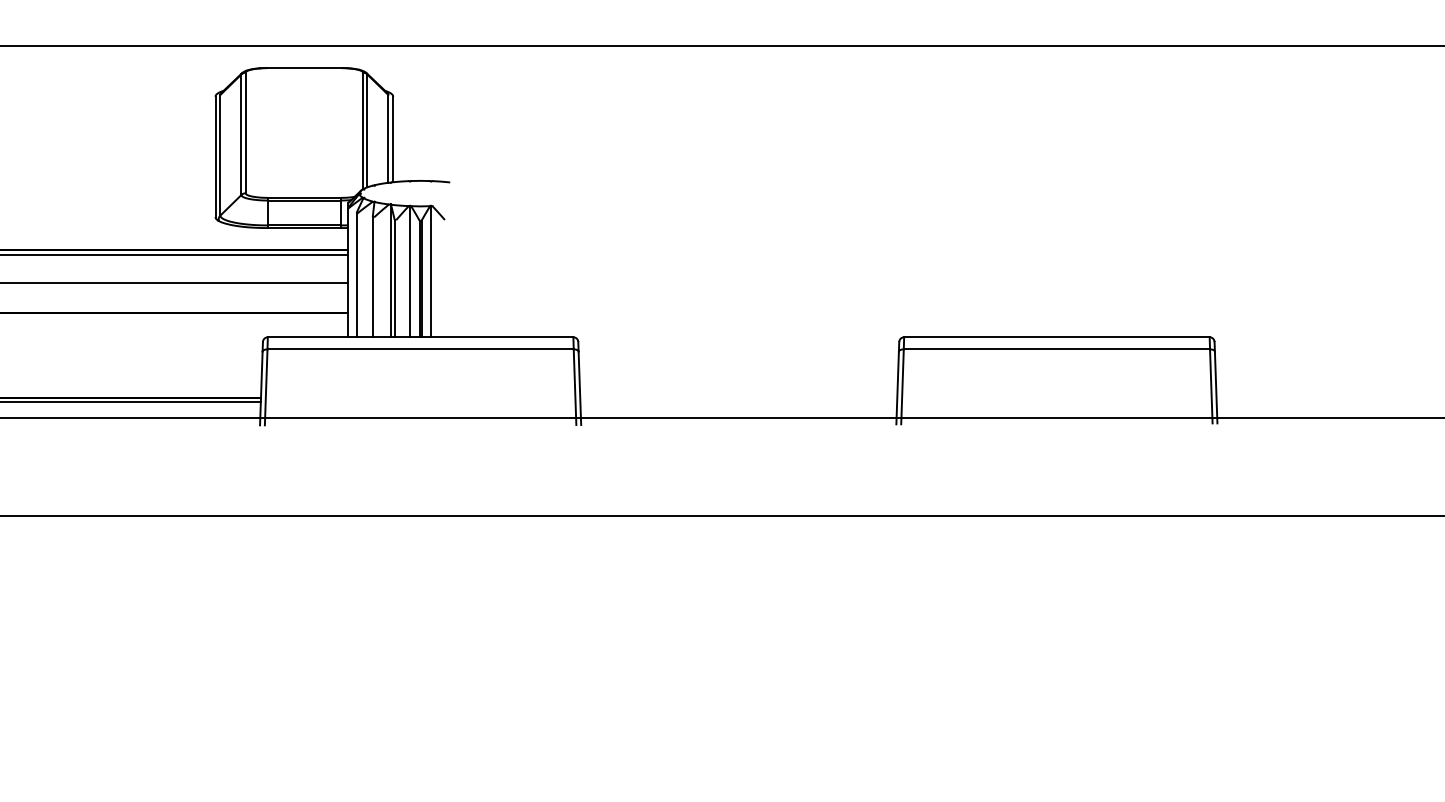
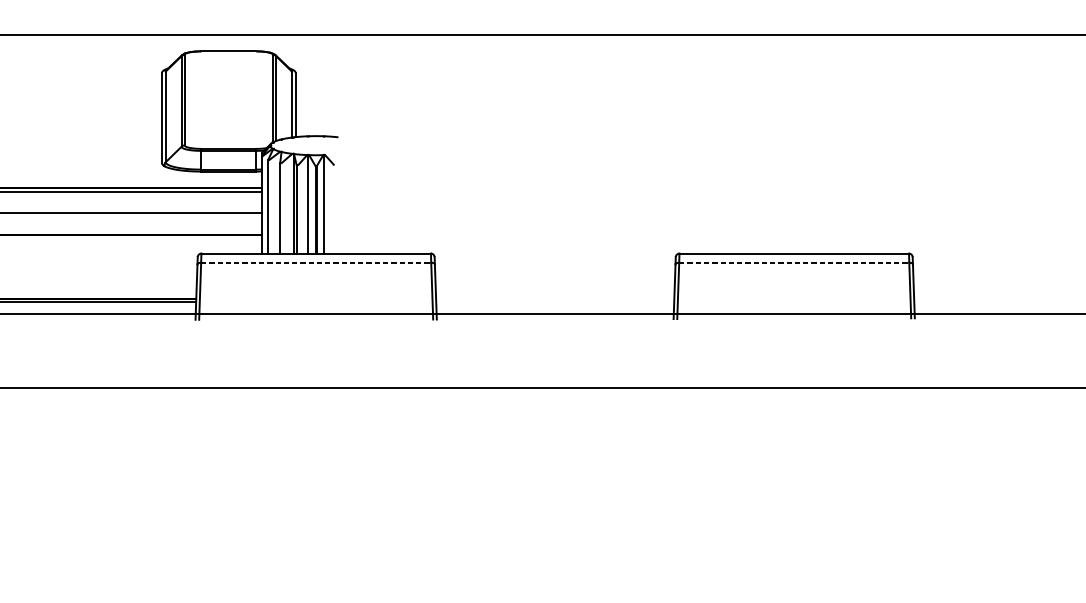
line: (421, 349) -> (316, 262), solid -> dashed
line: (1057, 349) -> (794, 262), solid -> dashed

